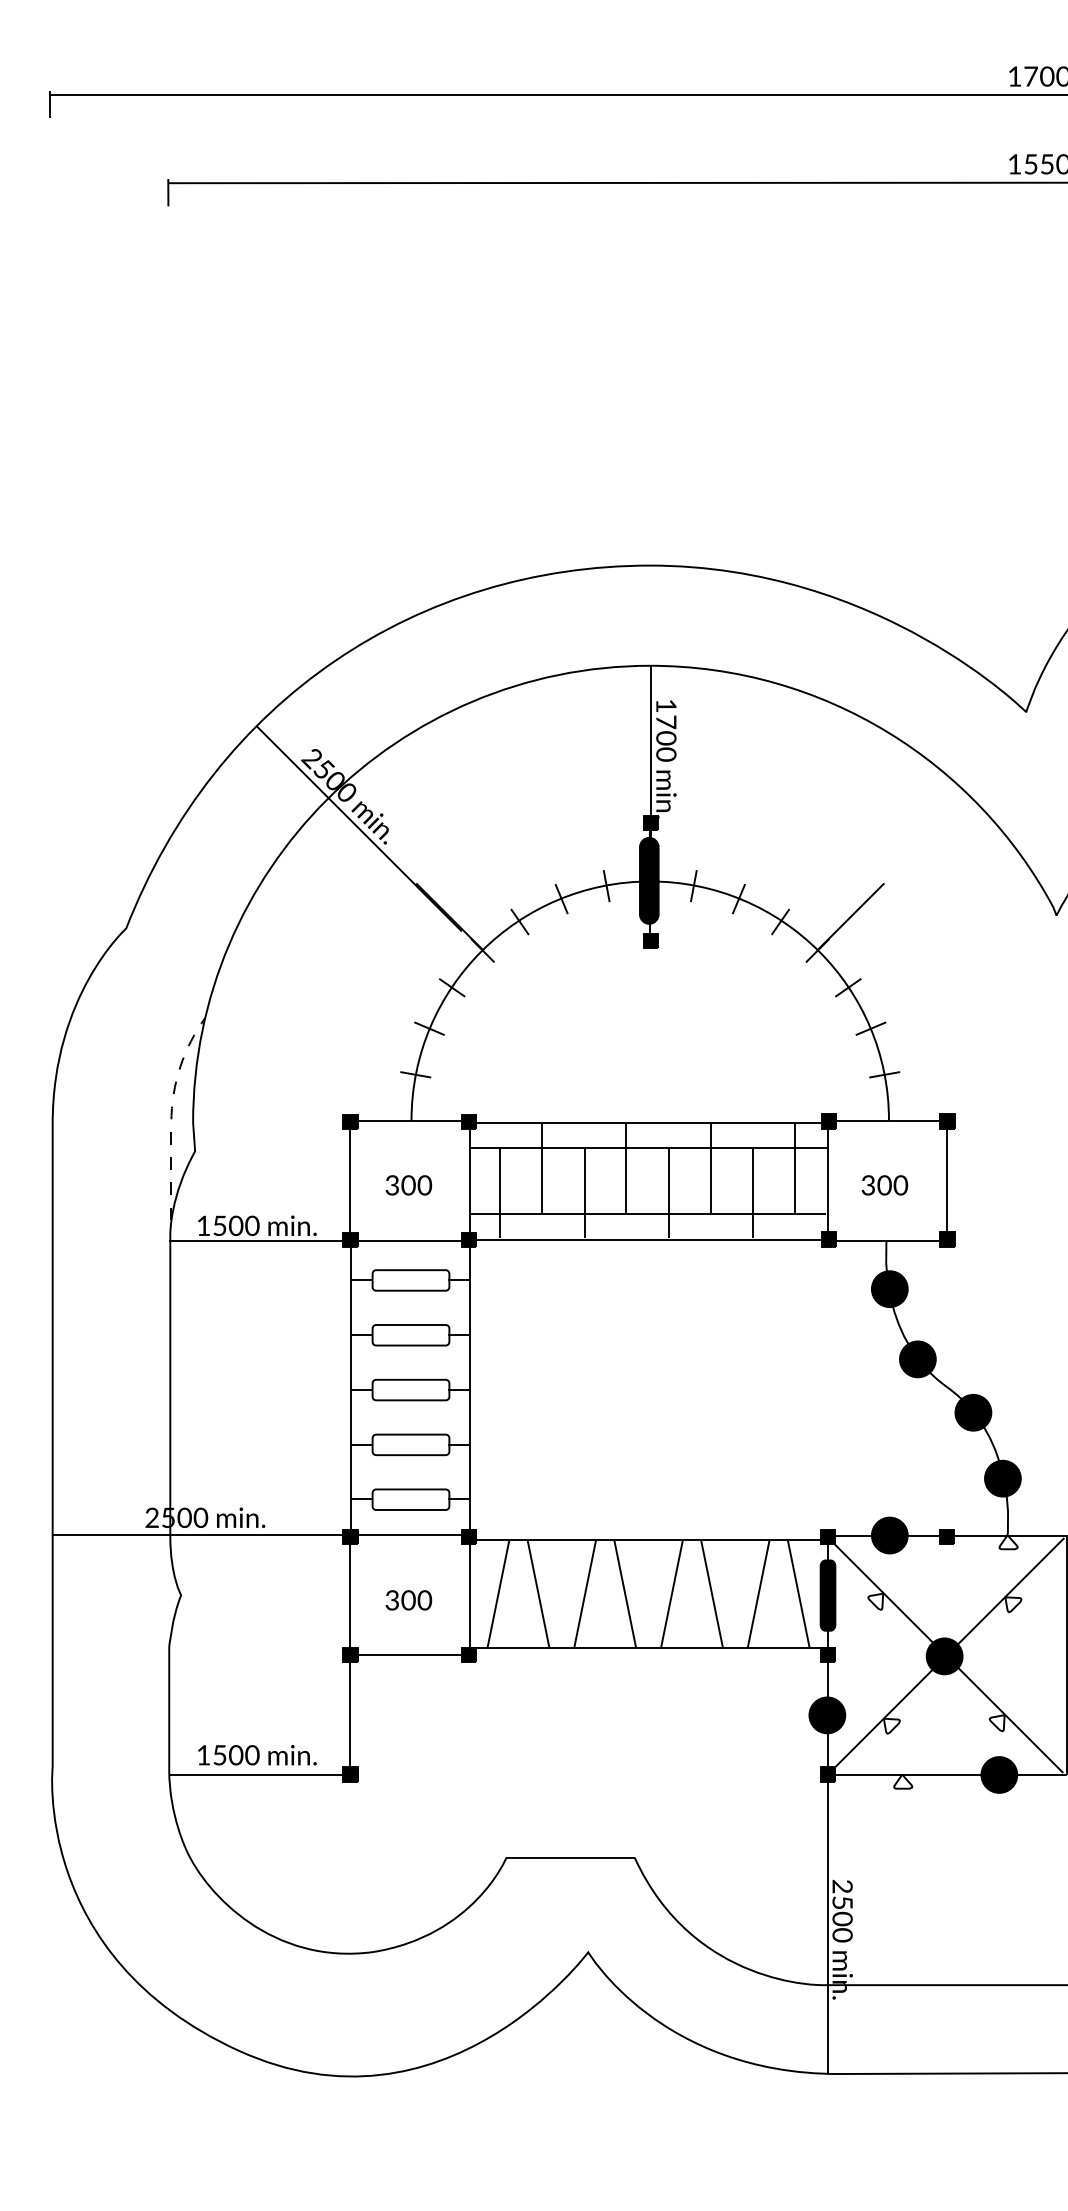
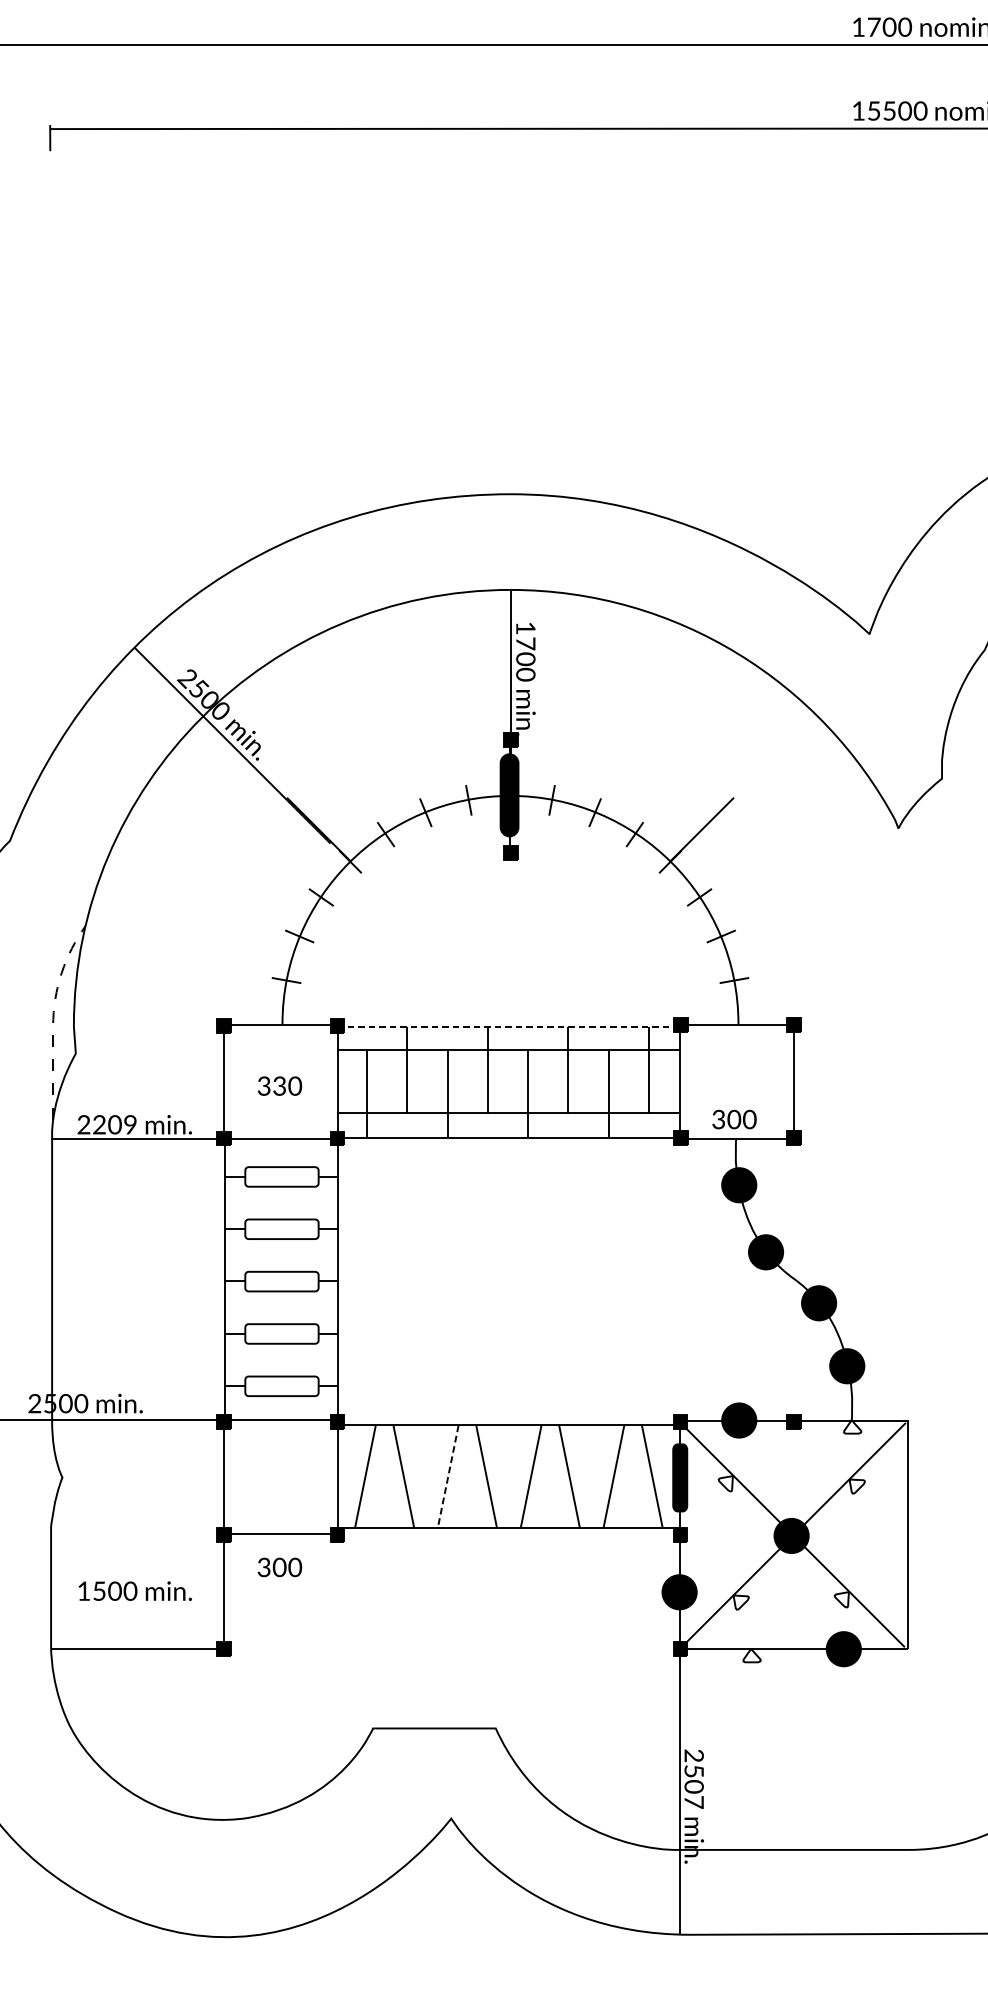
line: (648, 1123) -> (508, 1027), solid -> dashed
text: (408, 1185) -> (279, 1086), 300 -> 330
text: (884, 1185) -> (734, 1119), moved
text: (228, 1225) -> (107, 1124), 1500 -> 2209
line: (585, 1594) -> (448, 1476), solid -> dashed
text: (408, 1600) -> (279, 1567), moved
text: (257, 1755) -> (135, 1591), moved
text: (842, 1935) -> (694, 1802), 2500 -> 2507

